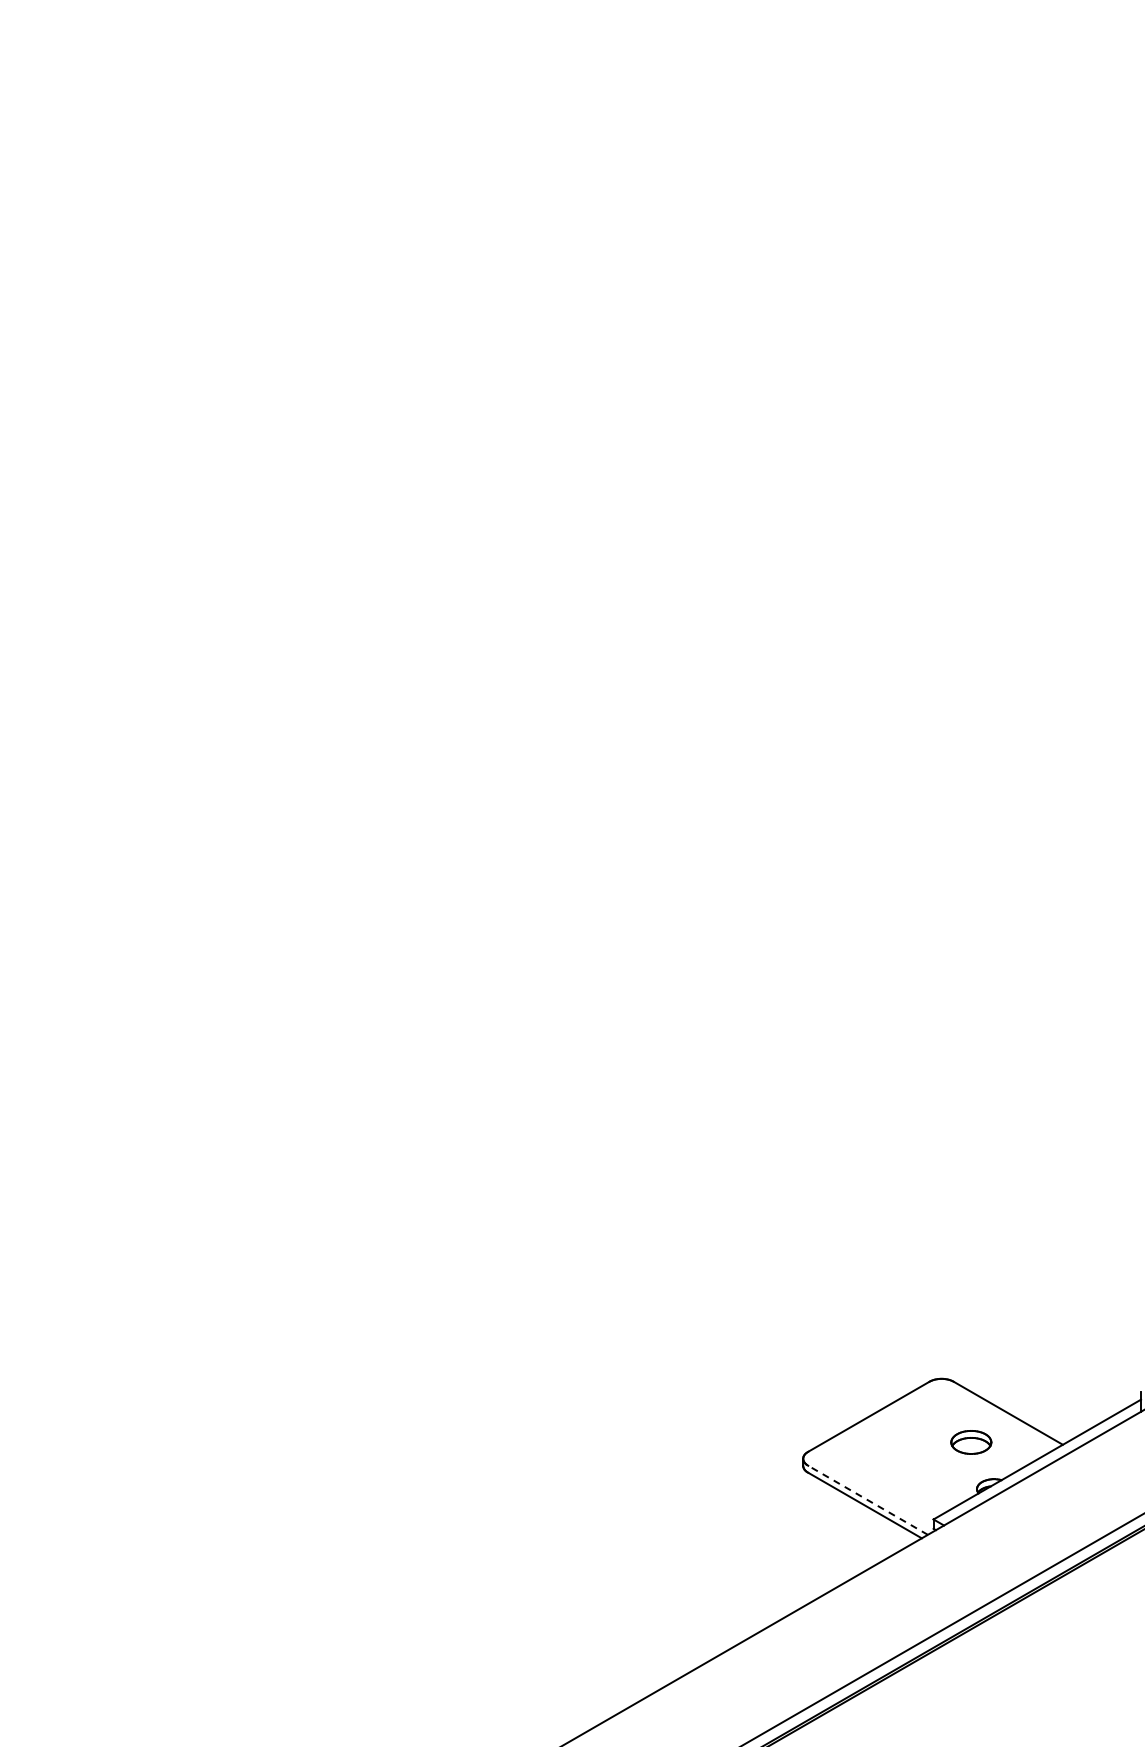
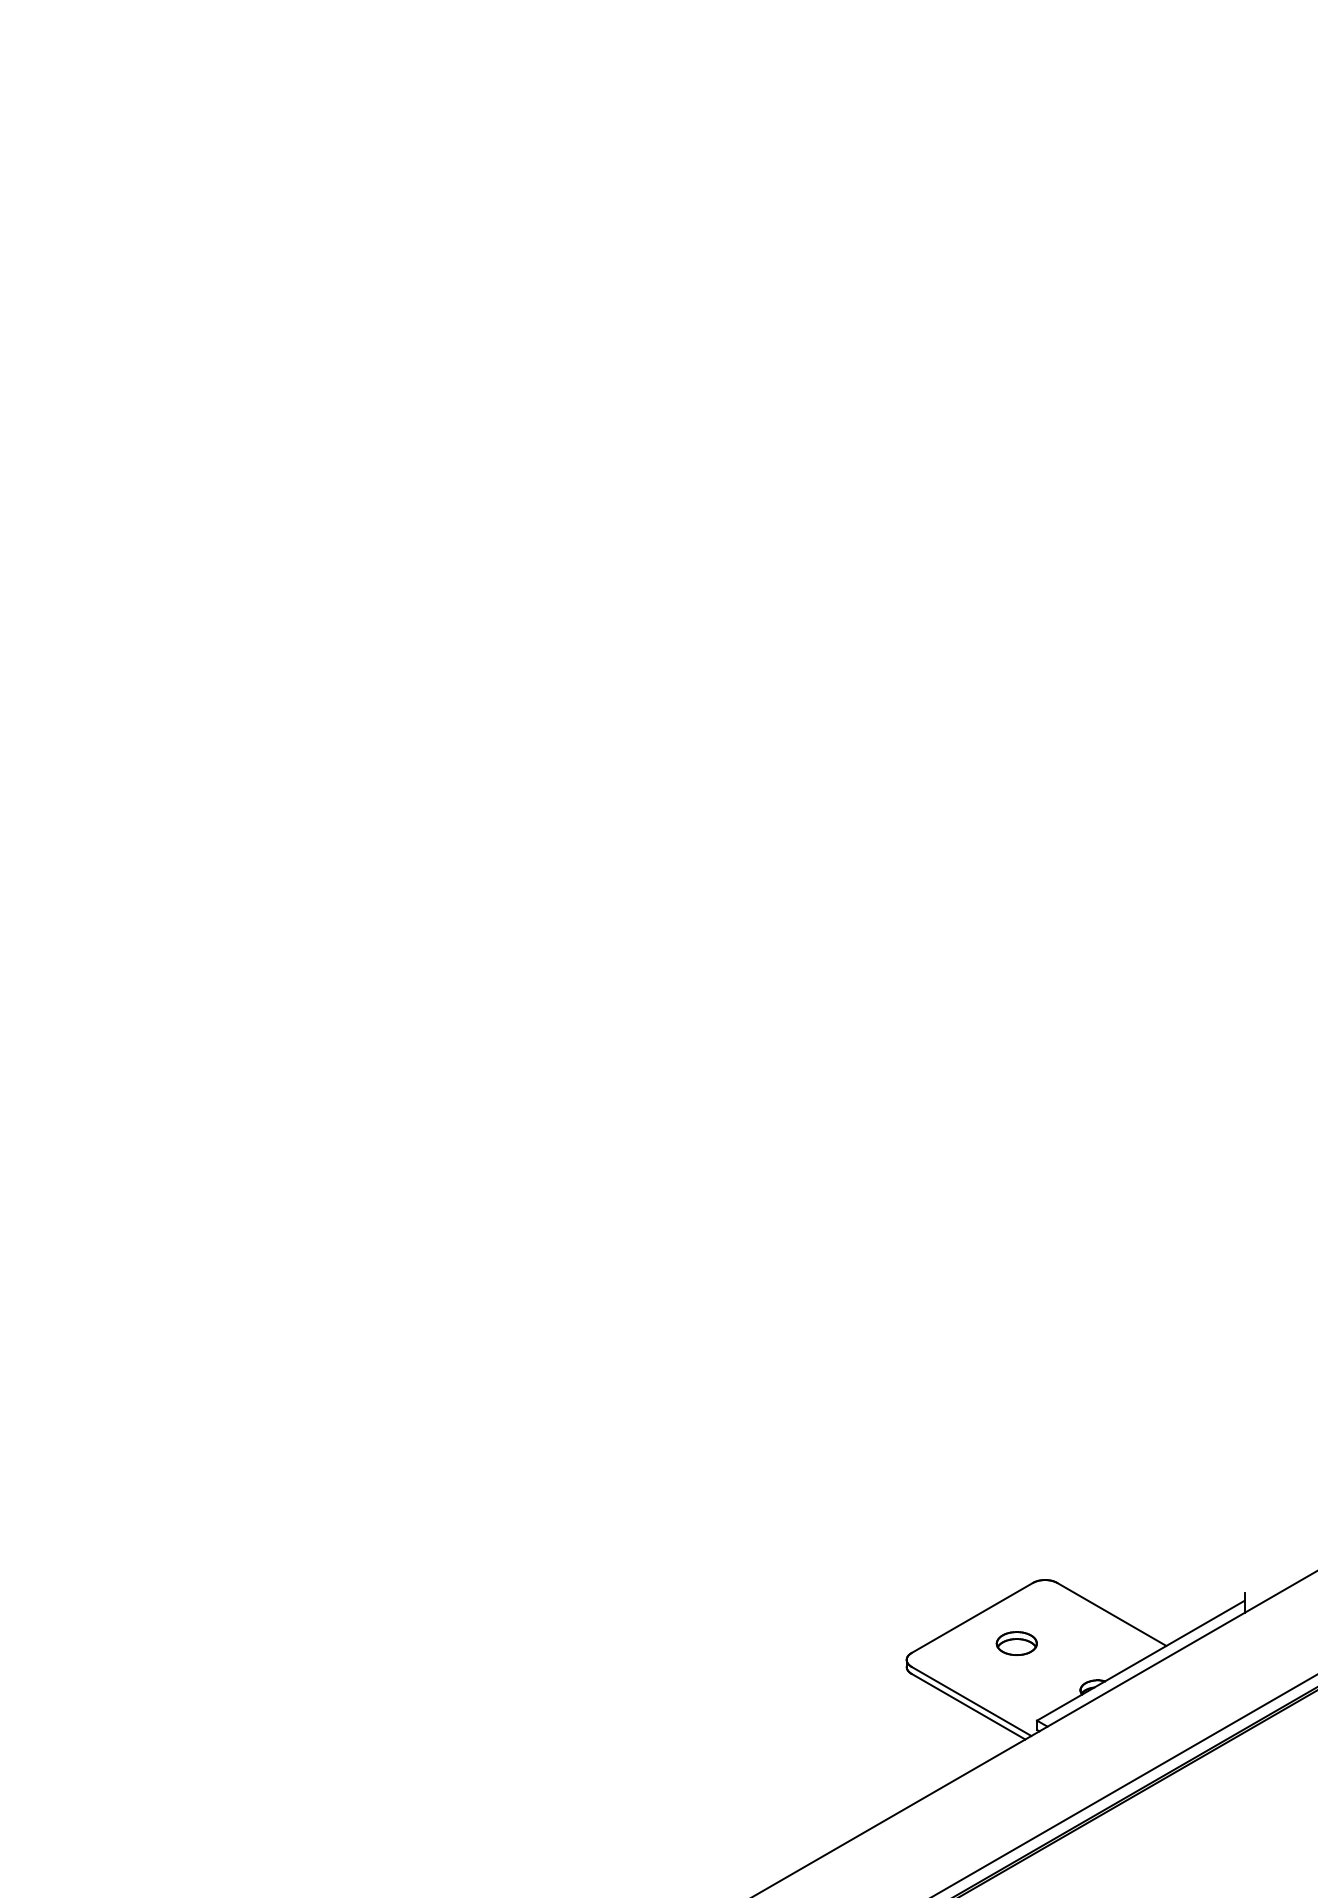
part: (970, 1442) -> (1016, 1643), moved
line: (867, 1500) -> (971, 1701), dashed -> solid

